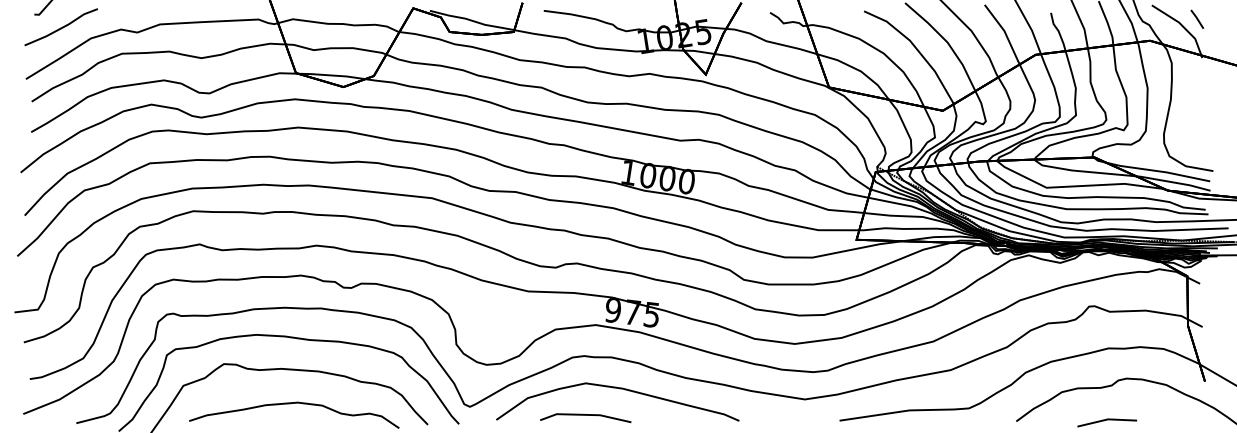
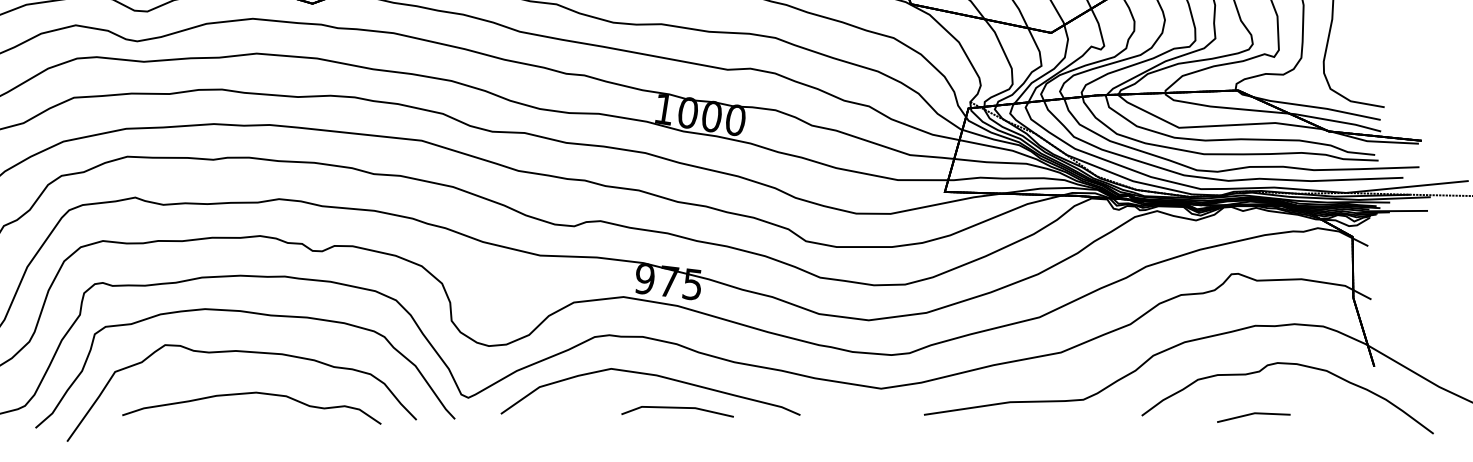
line: (585, 415) -> (677, 408), moved

